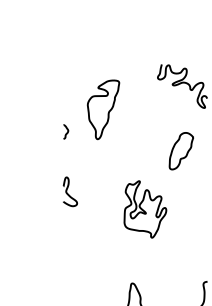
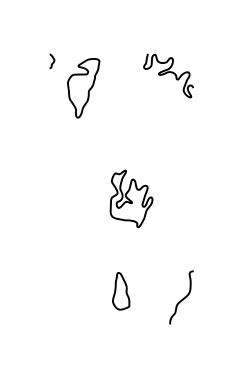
part: (103, 110) -> (83, 88), moved
curve: (67, 132) -> (53, 61), moved
part: (181, 151) -> (167, 140), removed
curve: (68, 193) -> (54, 182), removed

